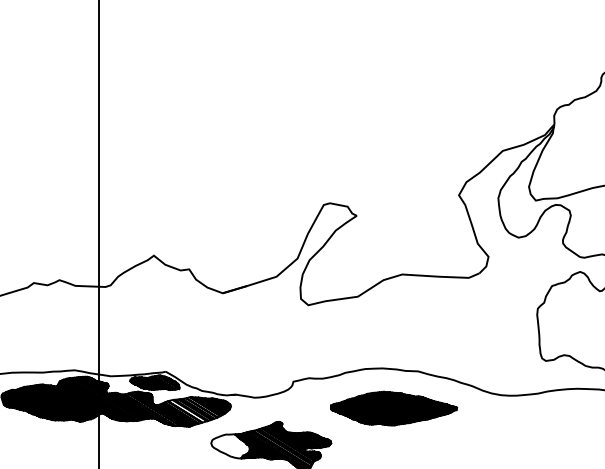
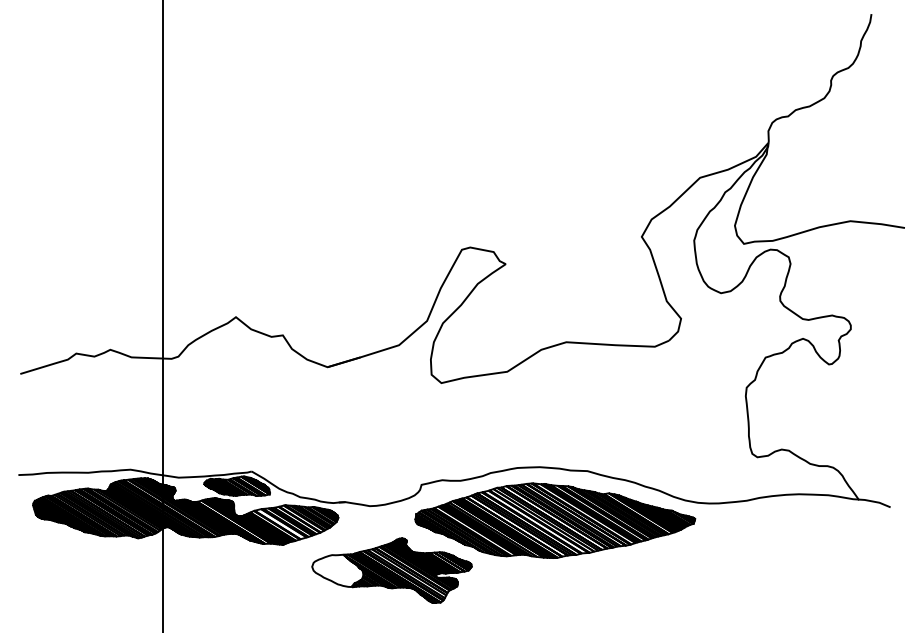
part: (394, 408) -> (555, 520), size x1.67

